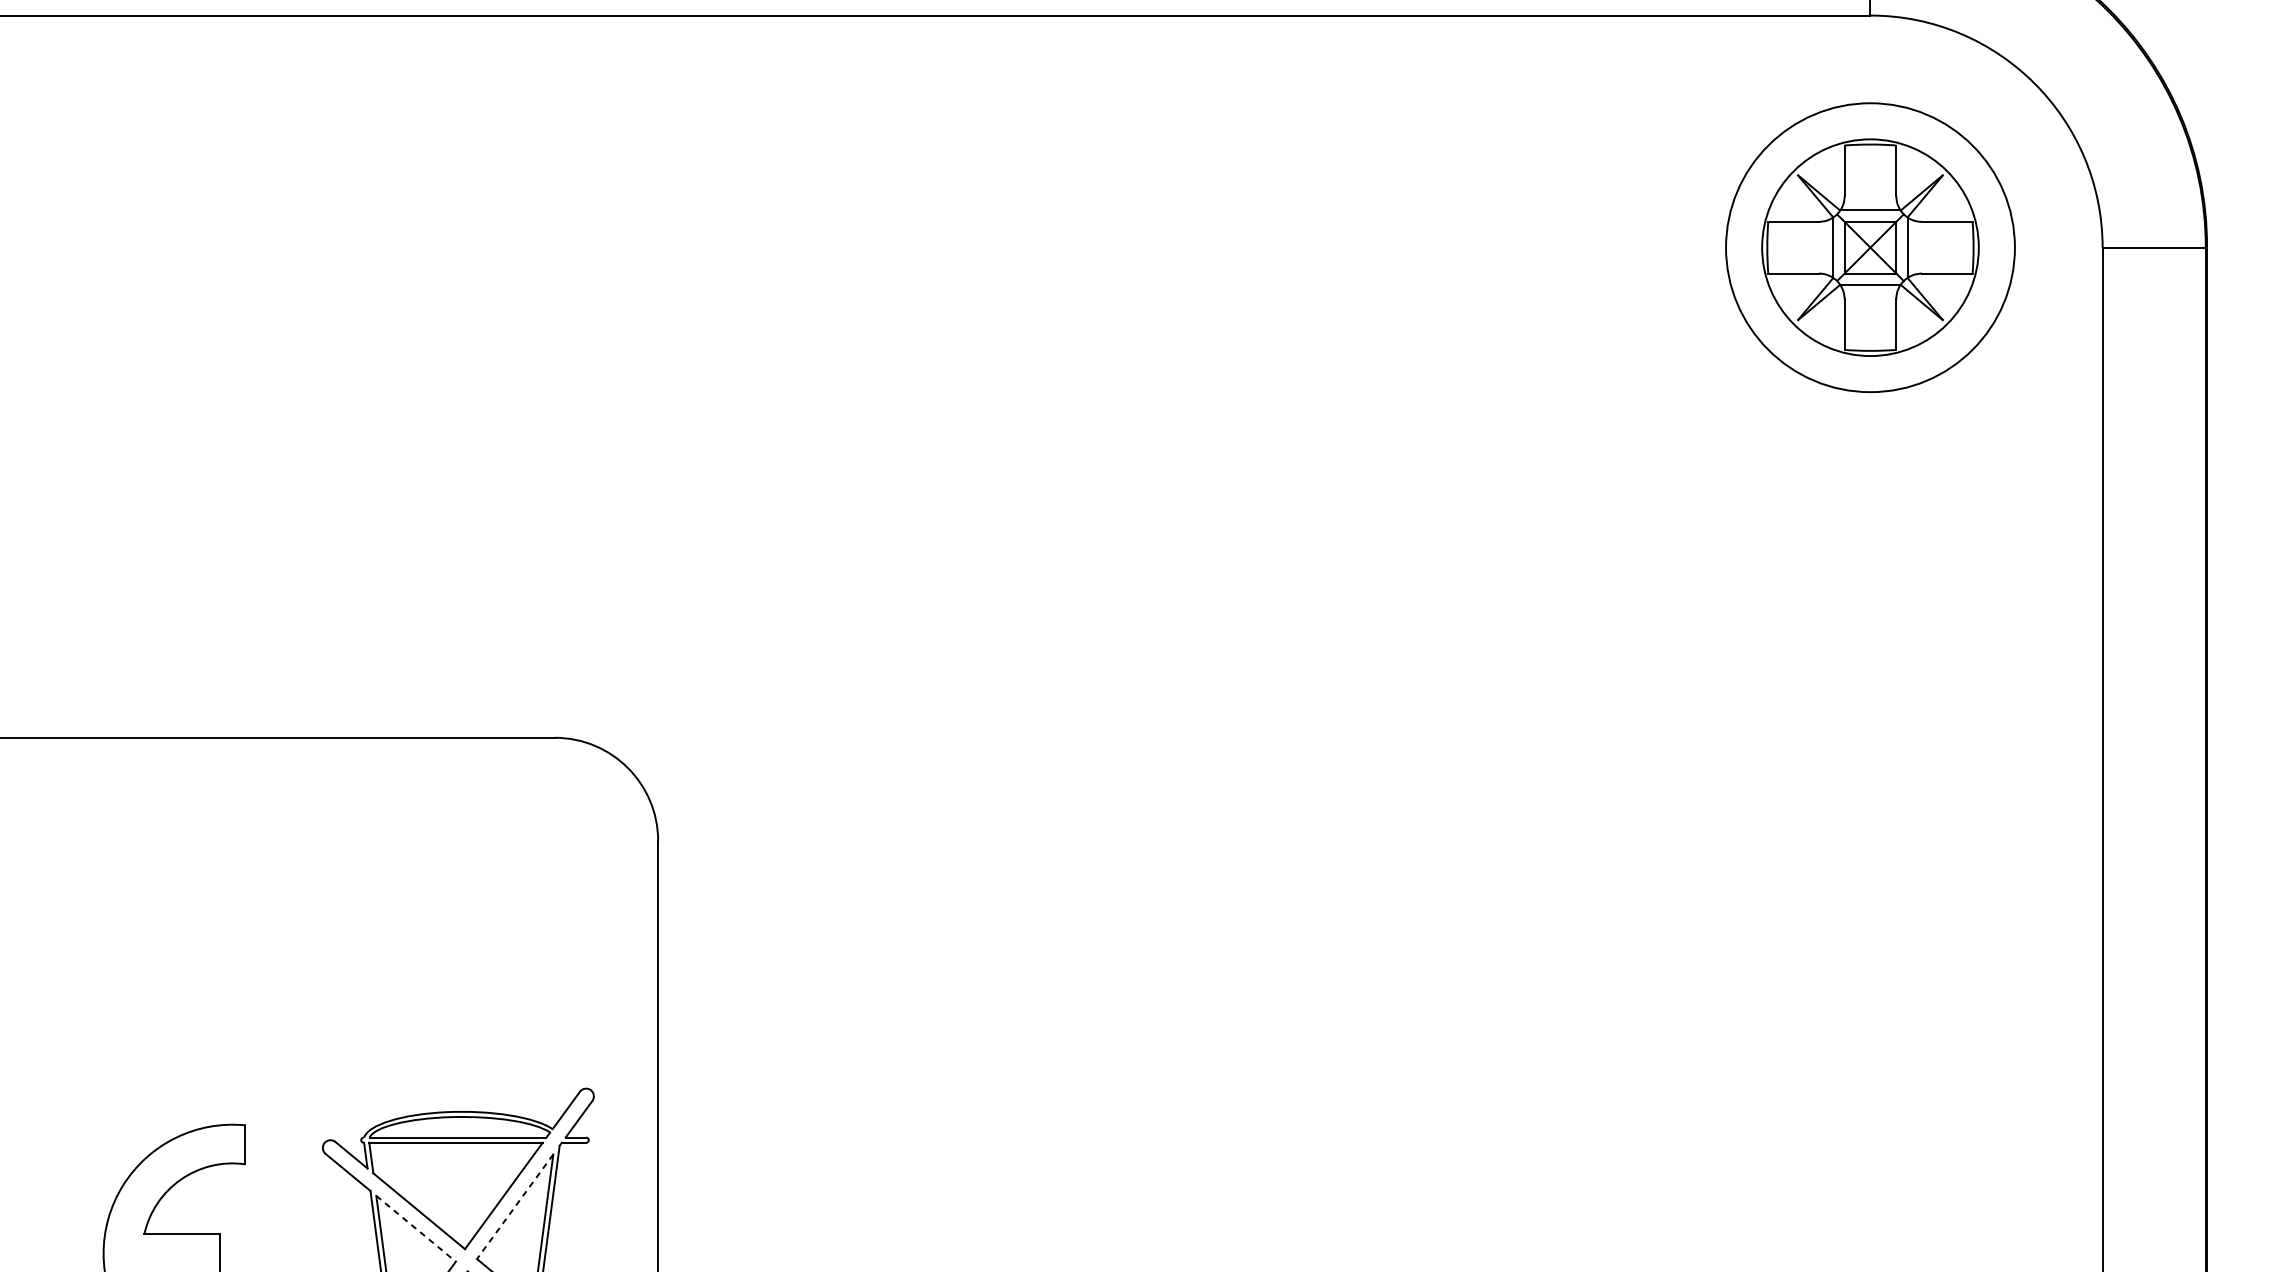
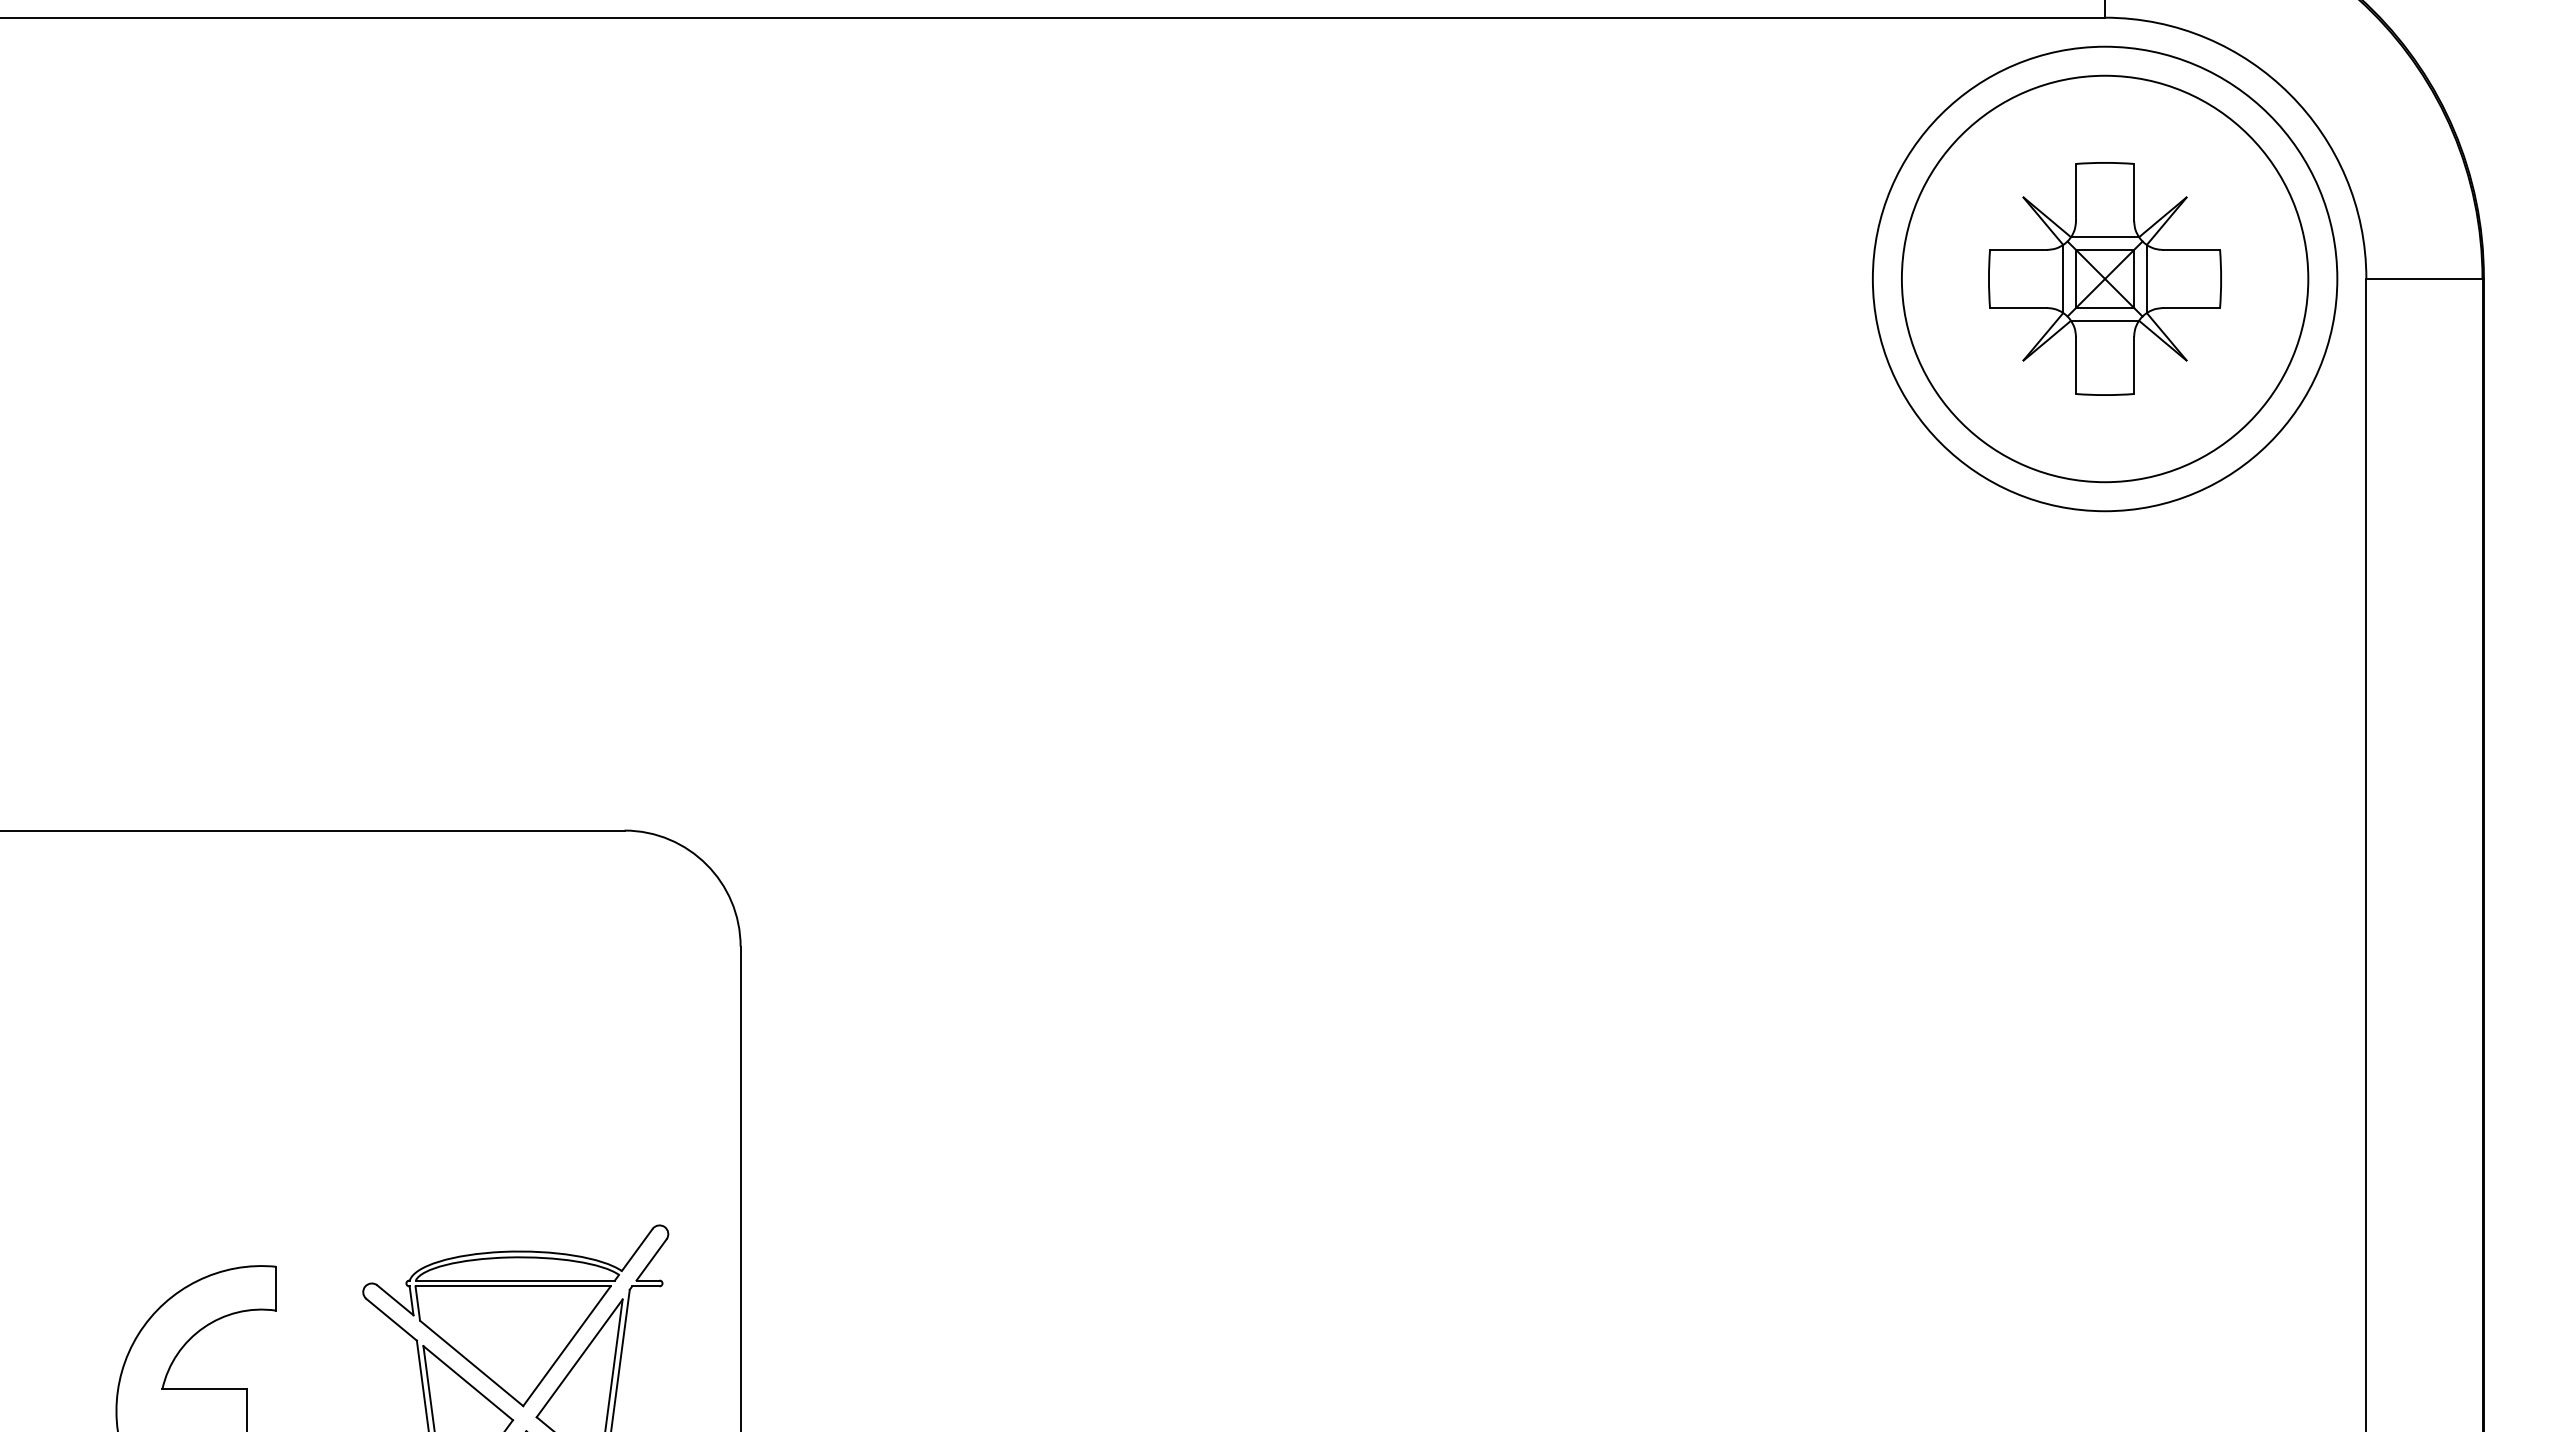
circle: (1869, 247) -> (2104, 278), size x1.43
circle: (1869, 247) -> (2104, 278), size x1.67
line: (514, 1206) -> (579, 1358), dashed -> solid
line: (416, 1229) -> (468, 1383), dashed -> solid

